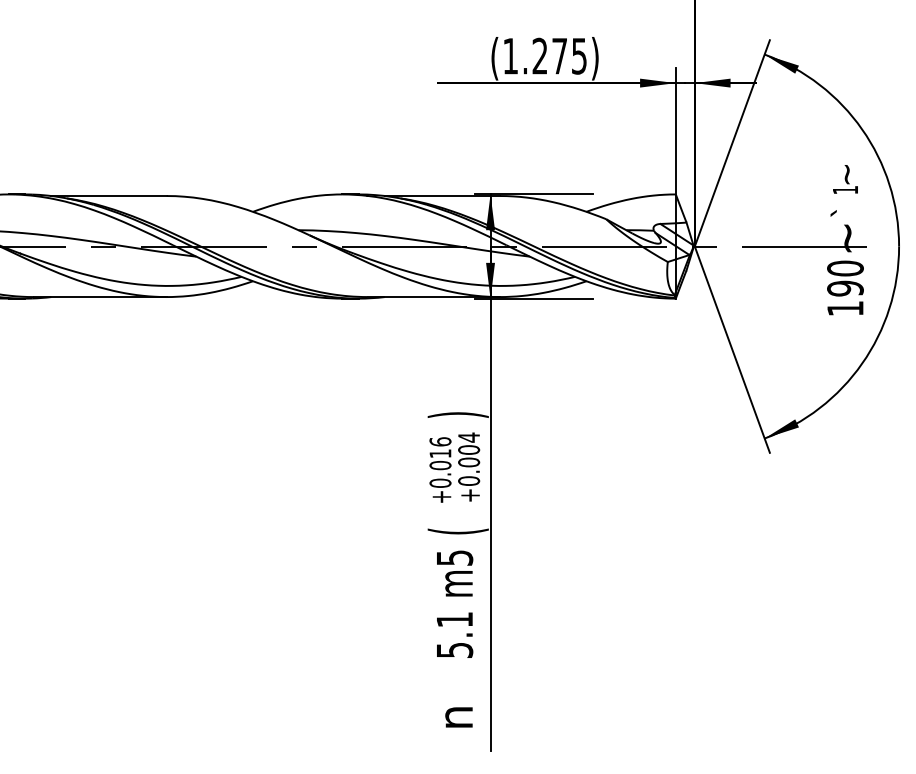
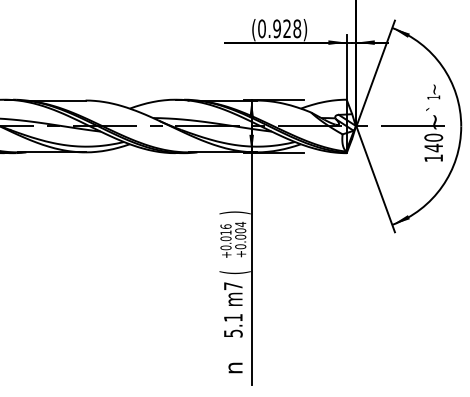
text: (544, 55) -> (279, 28), (1.275) -> (0.928)
text: (845, 287) -> (433, 147), 190 -> 140
text: (455, 558) -> (233, 286), m5 -> m7

